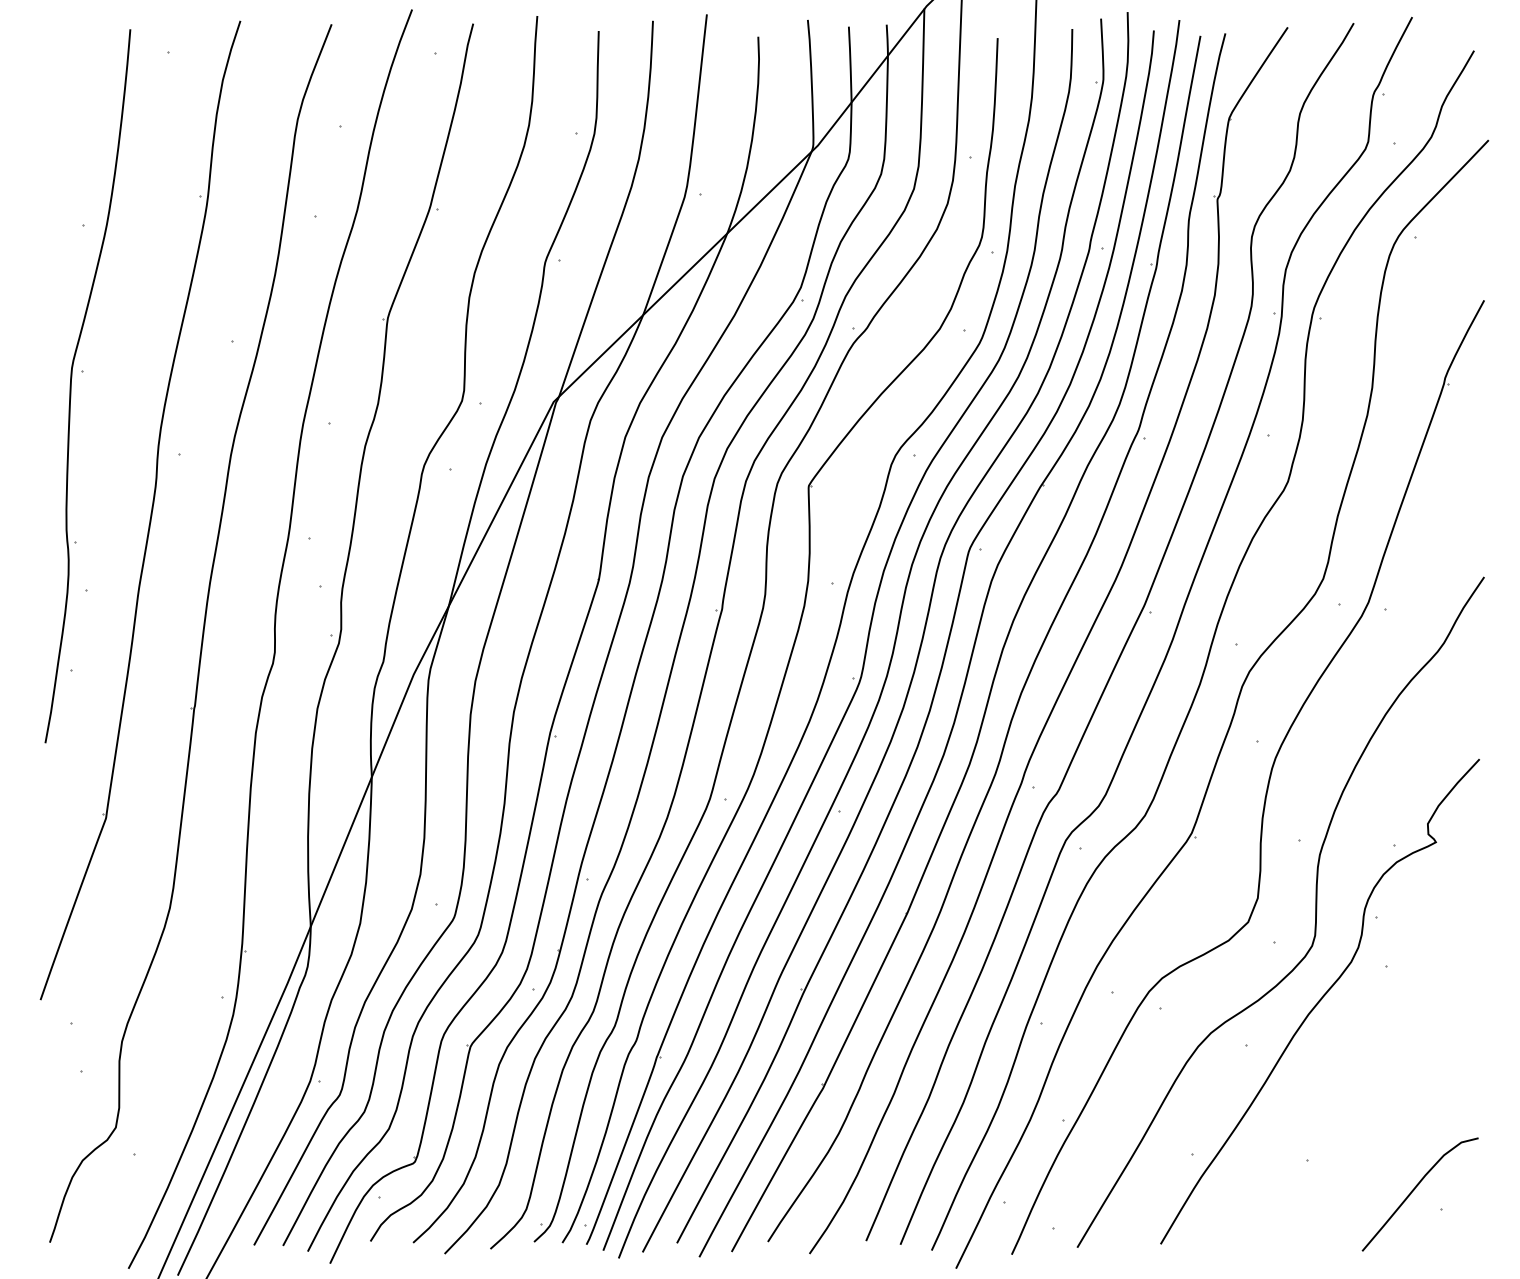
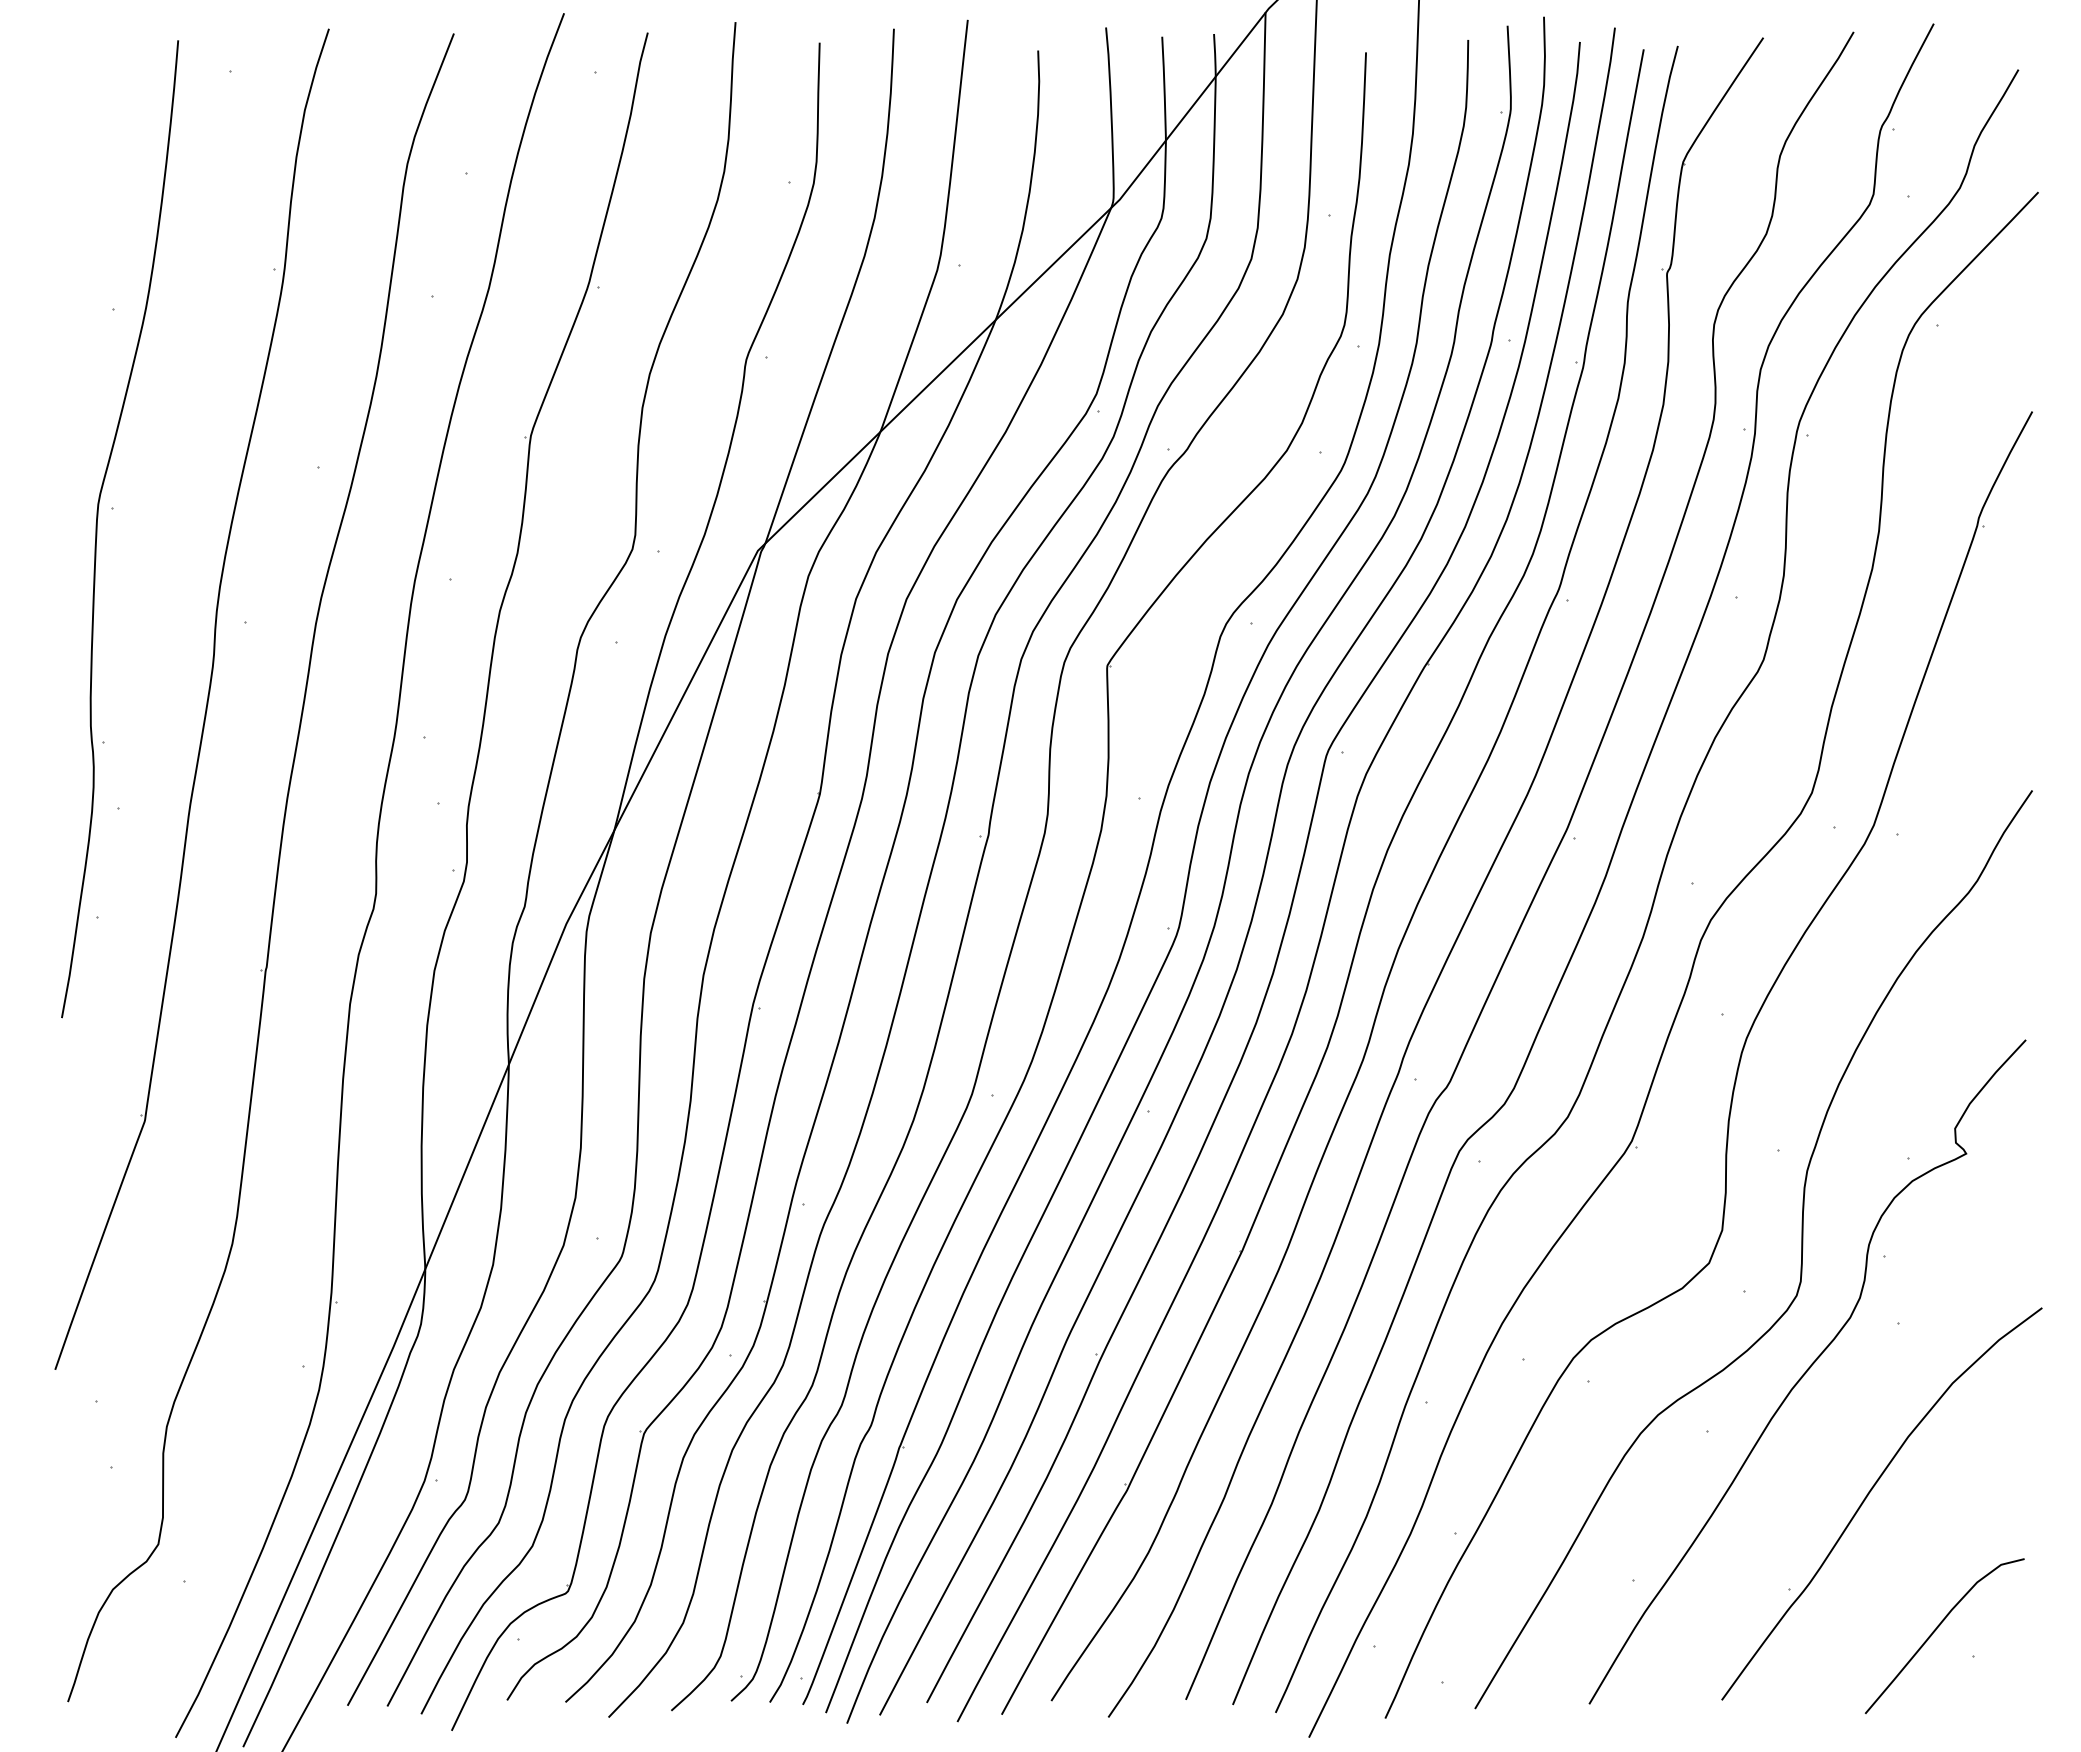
curve: (1365, 1091) -> (1869, 1494), added

